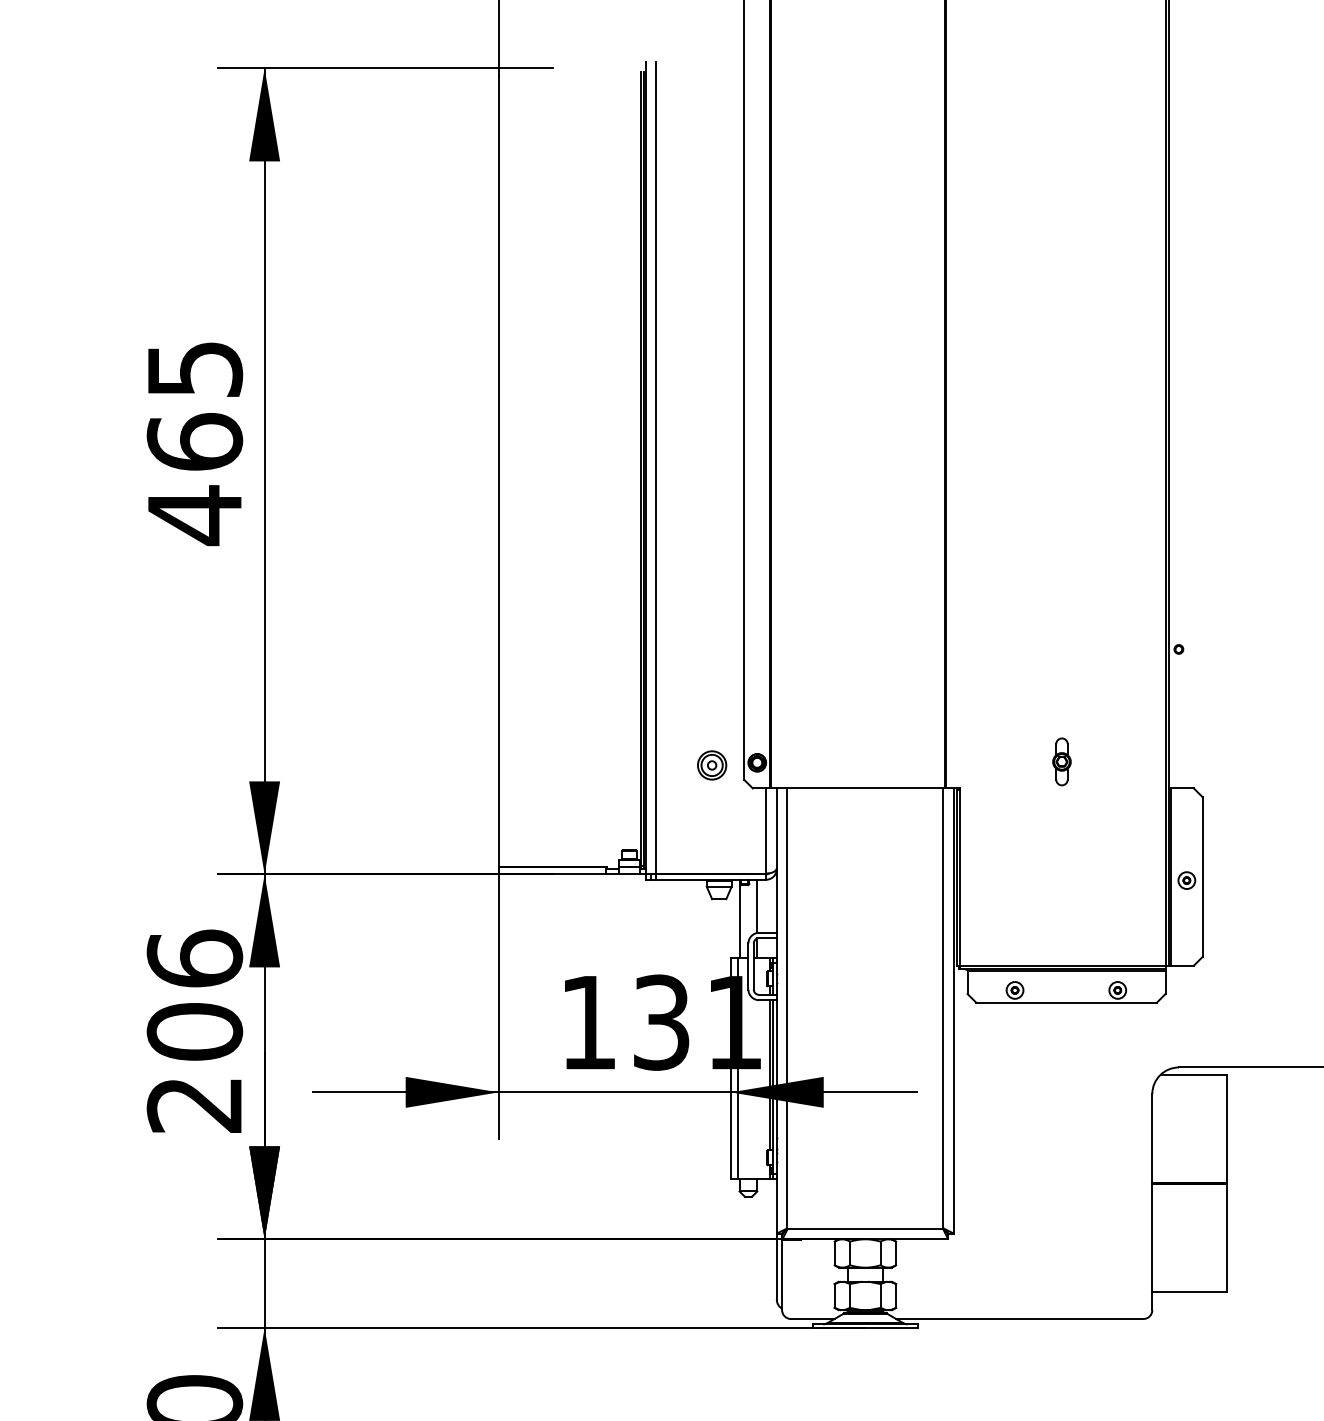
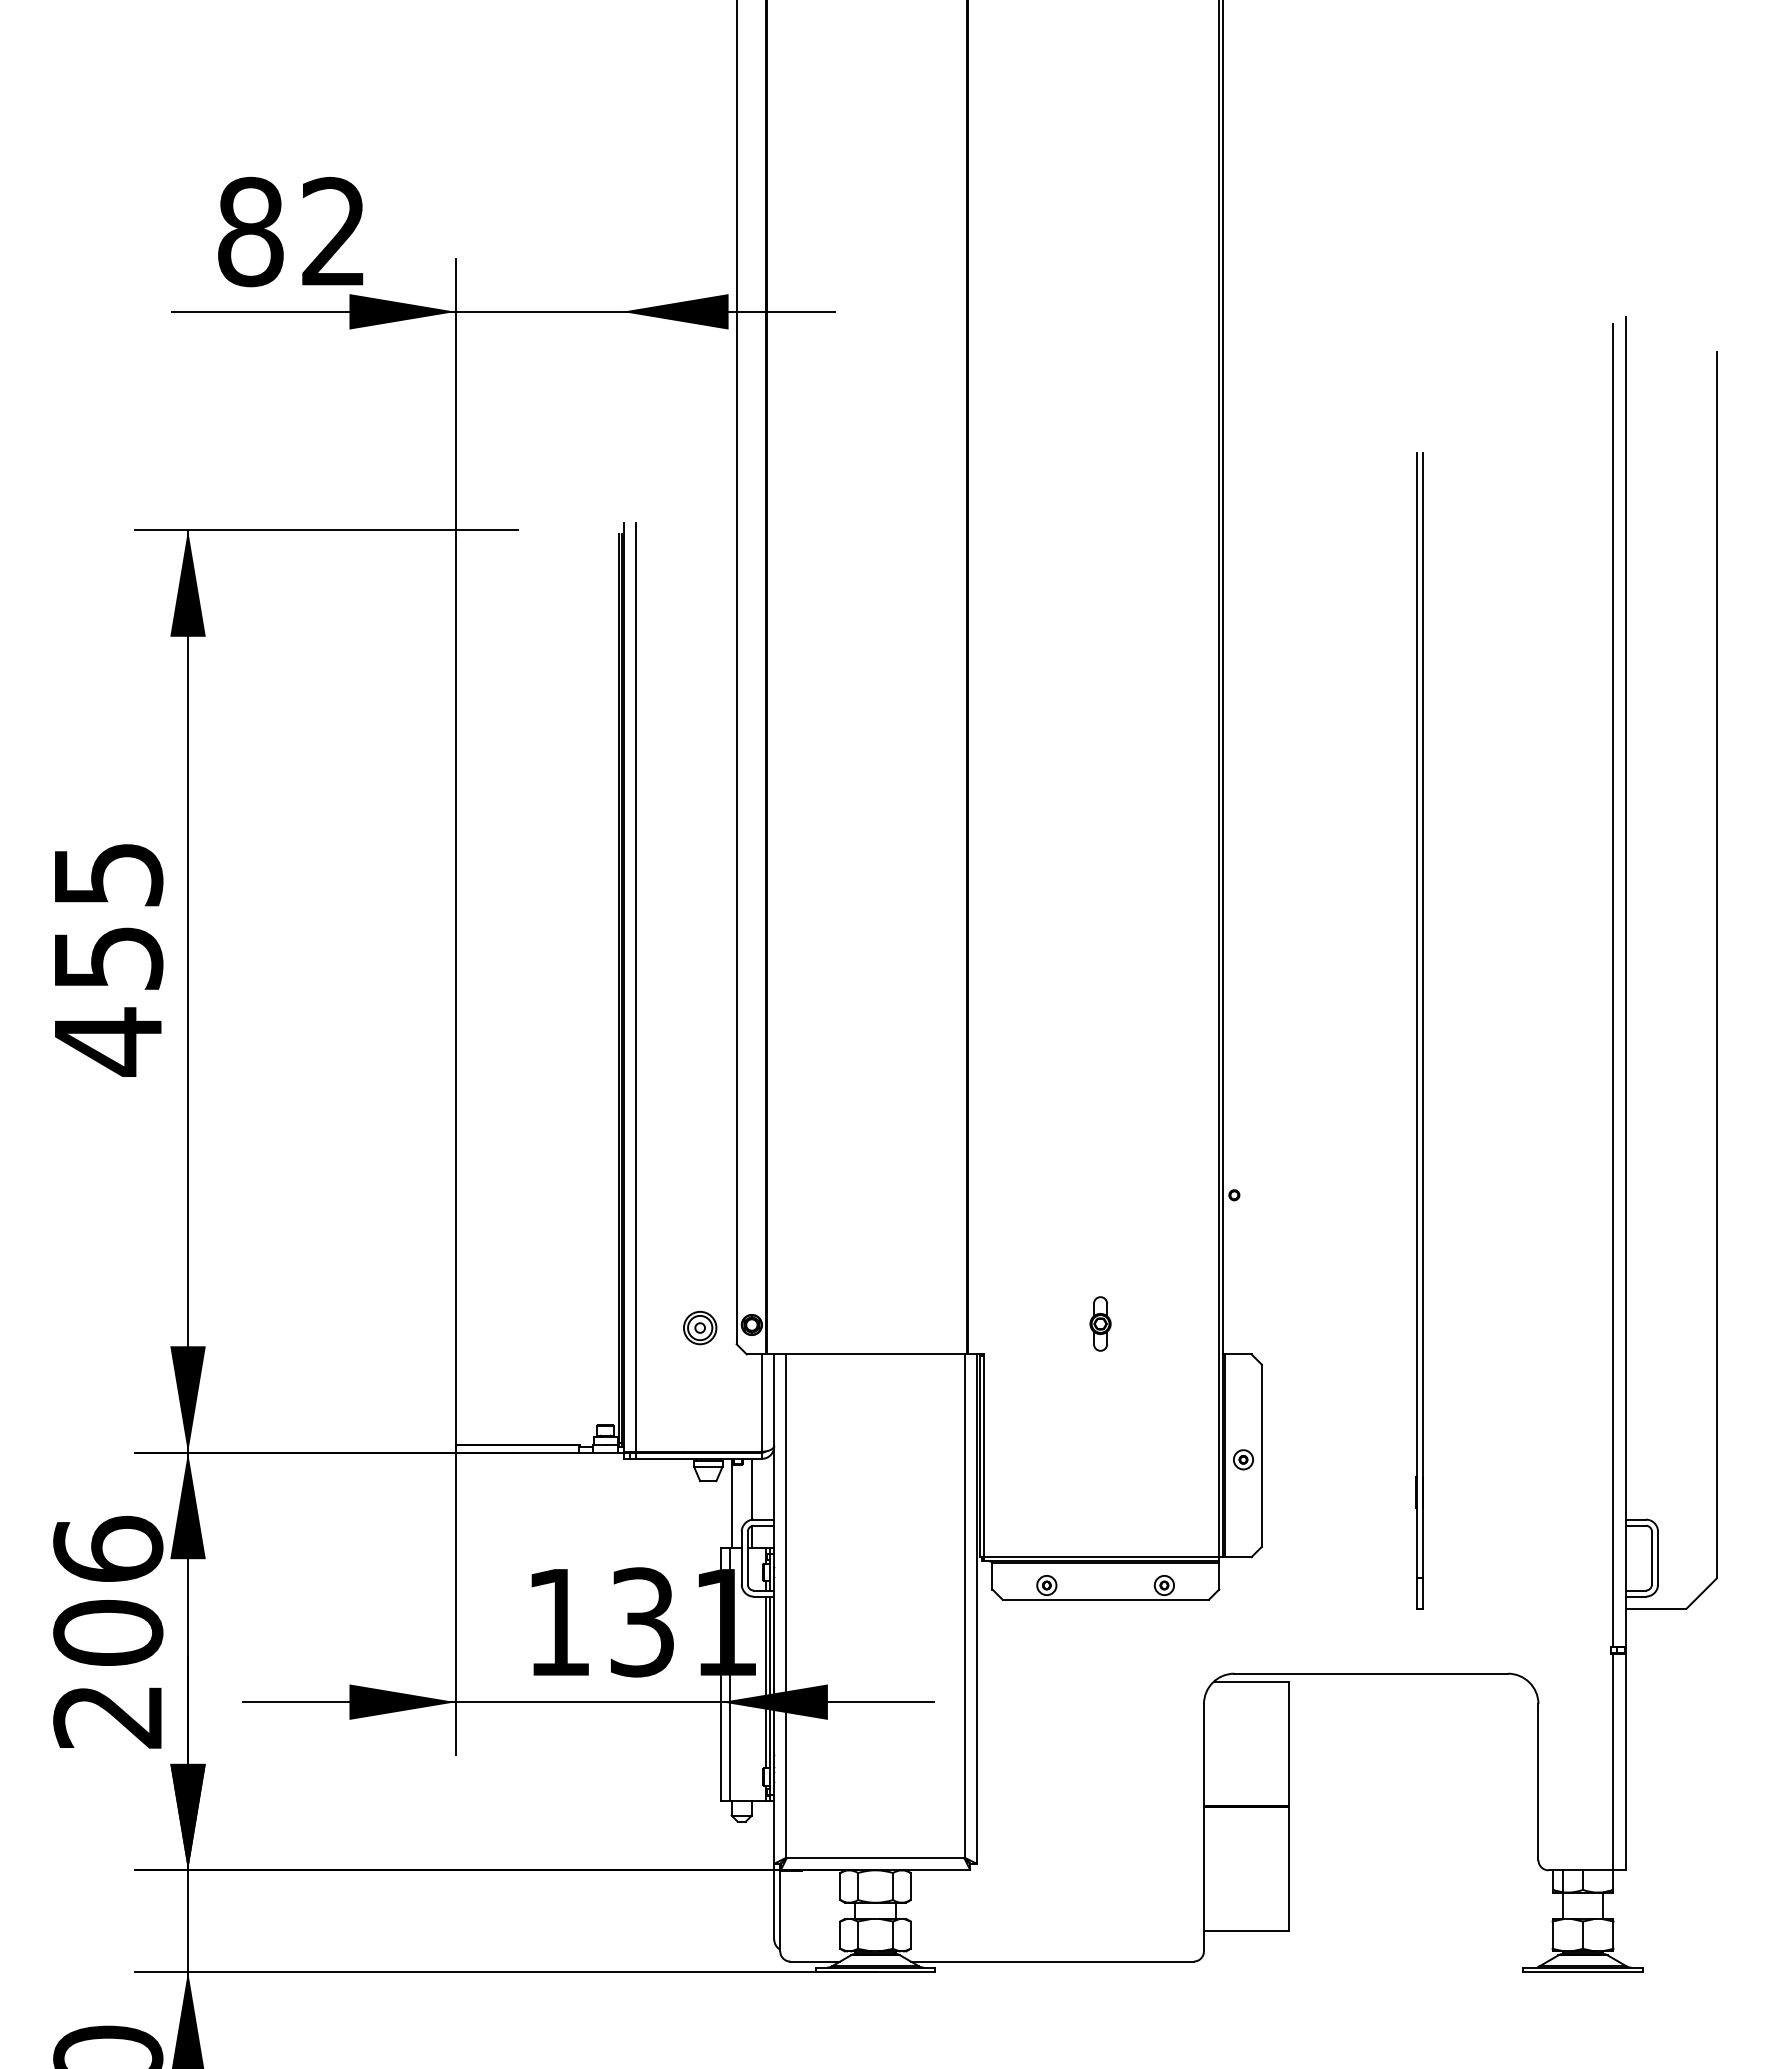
text: (195, 441) -> (108, 957), 465 -> 455

